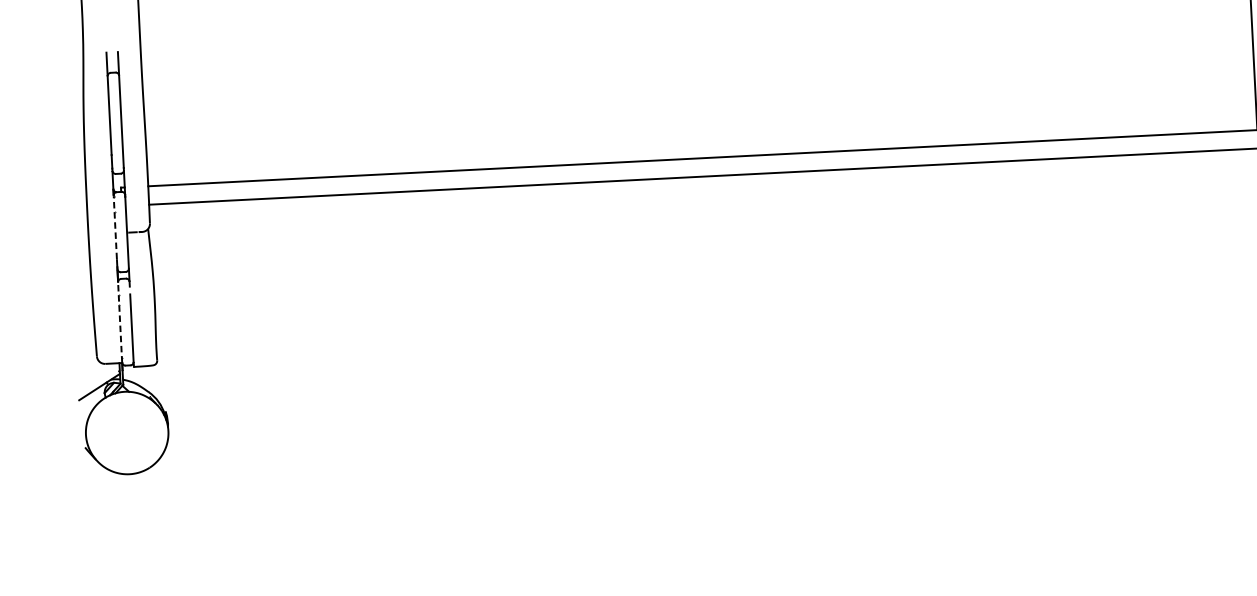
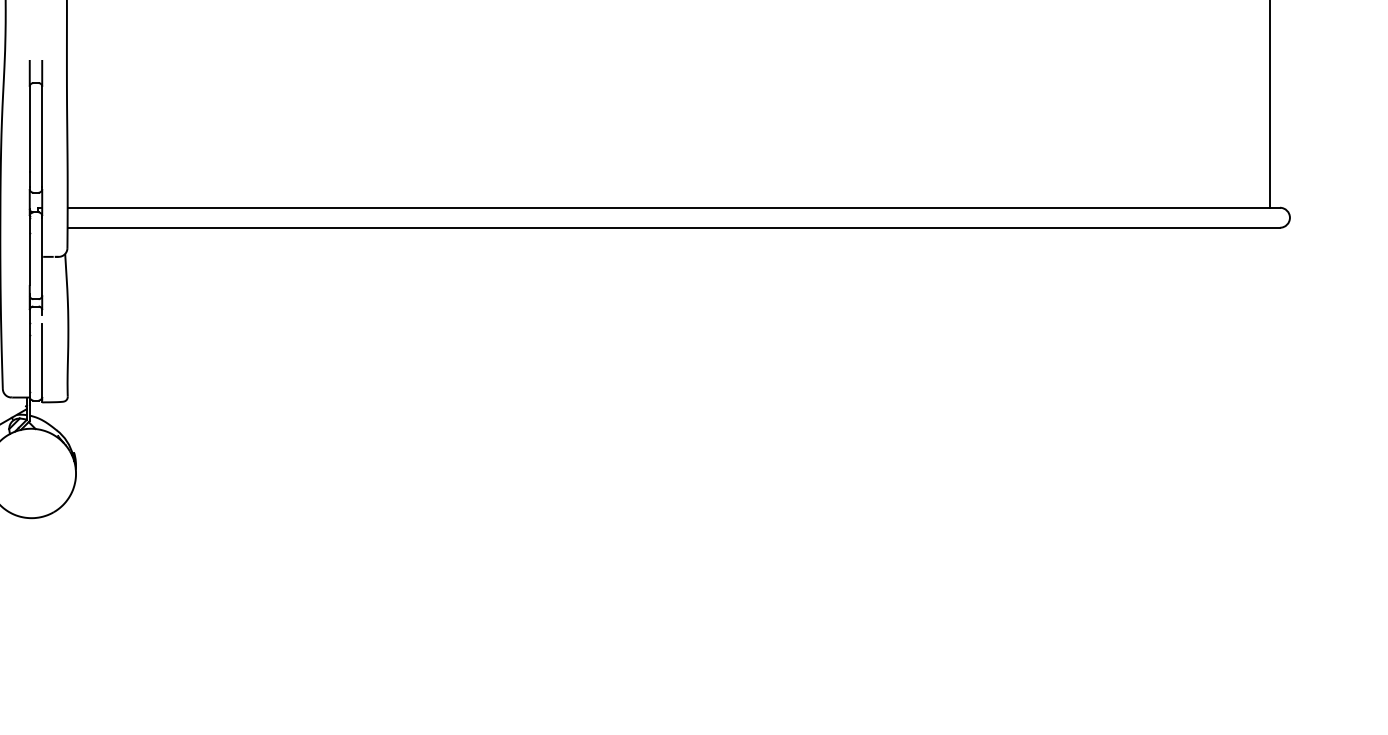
line: (115, 227) -> (29, 250), dashed -> solid
line: (119, 322) -> (29, 353), dashed -> solid

